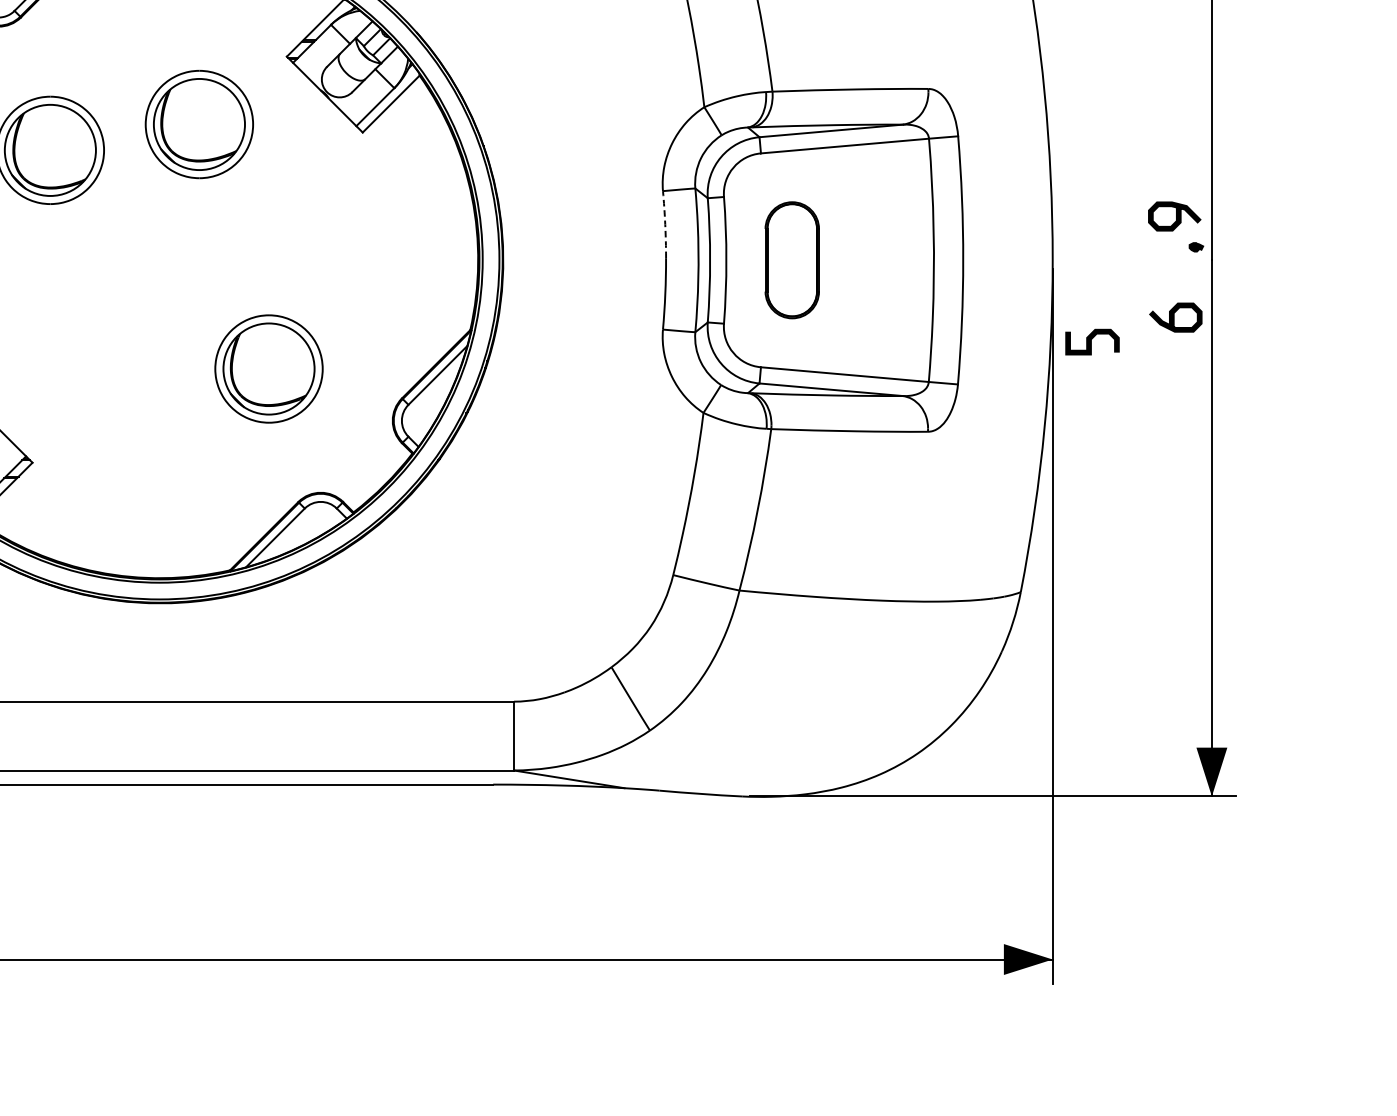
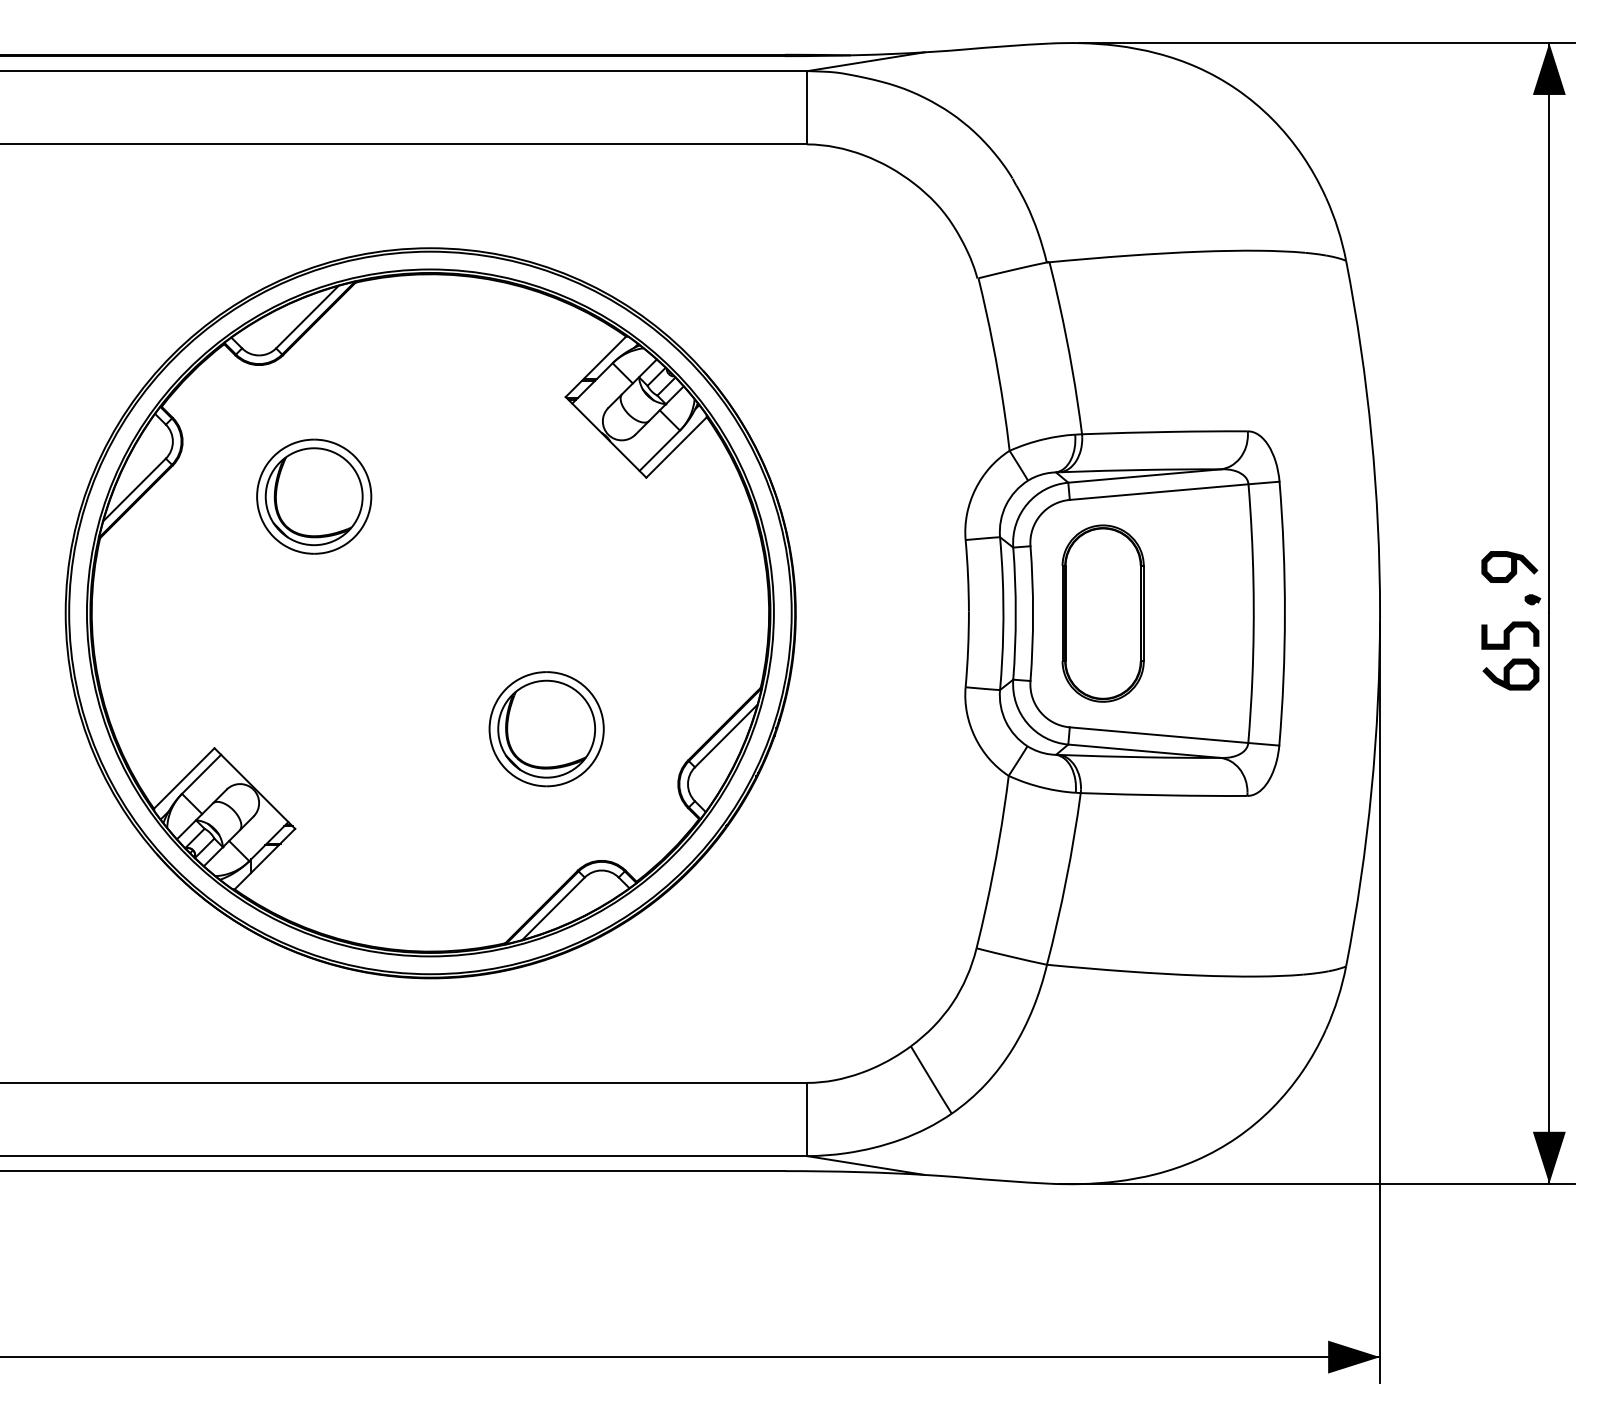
part: (199, 124) -> (472, 469), removed
arc: (665, 224) -> (968, 575), dashed -> solid
part: (791, 260) -> (1102, 613), size x1.43
curve: (1091, 342) -> (1509, 635), moved

